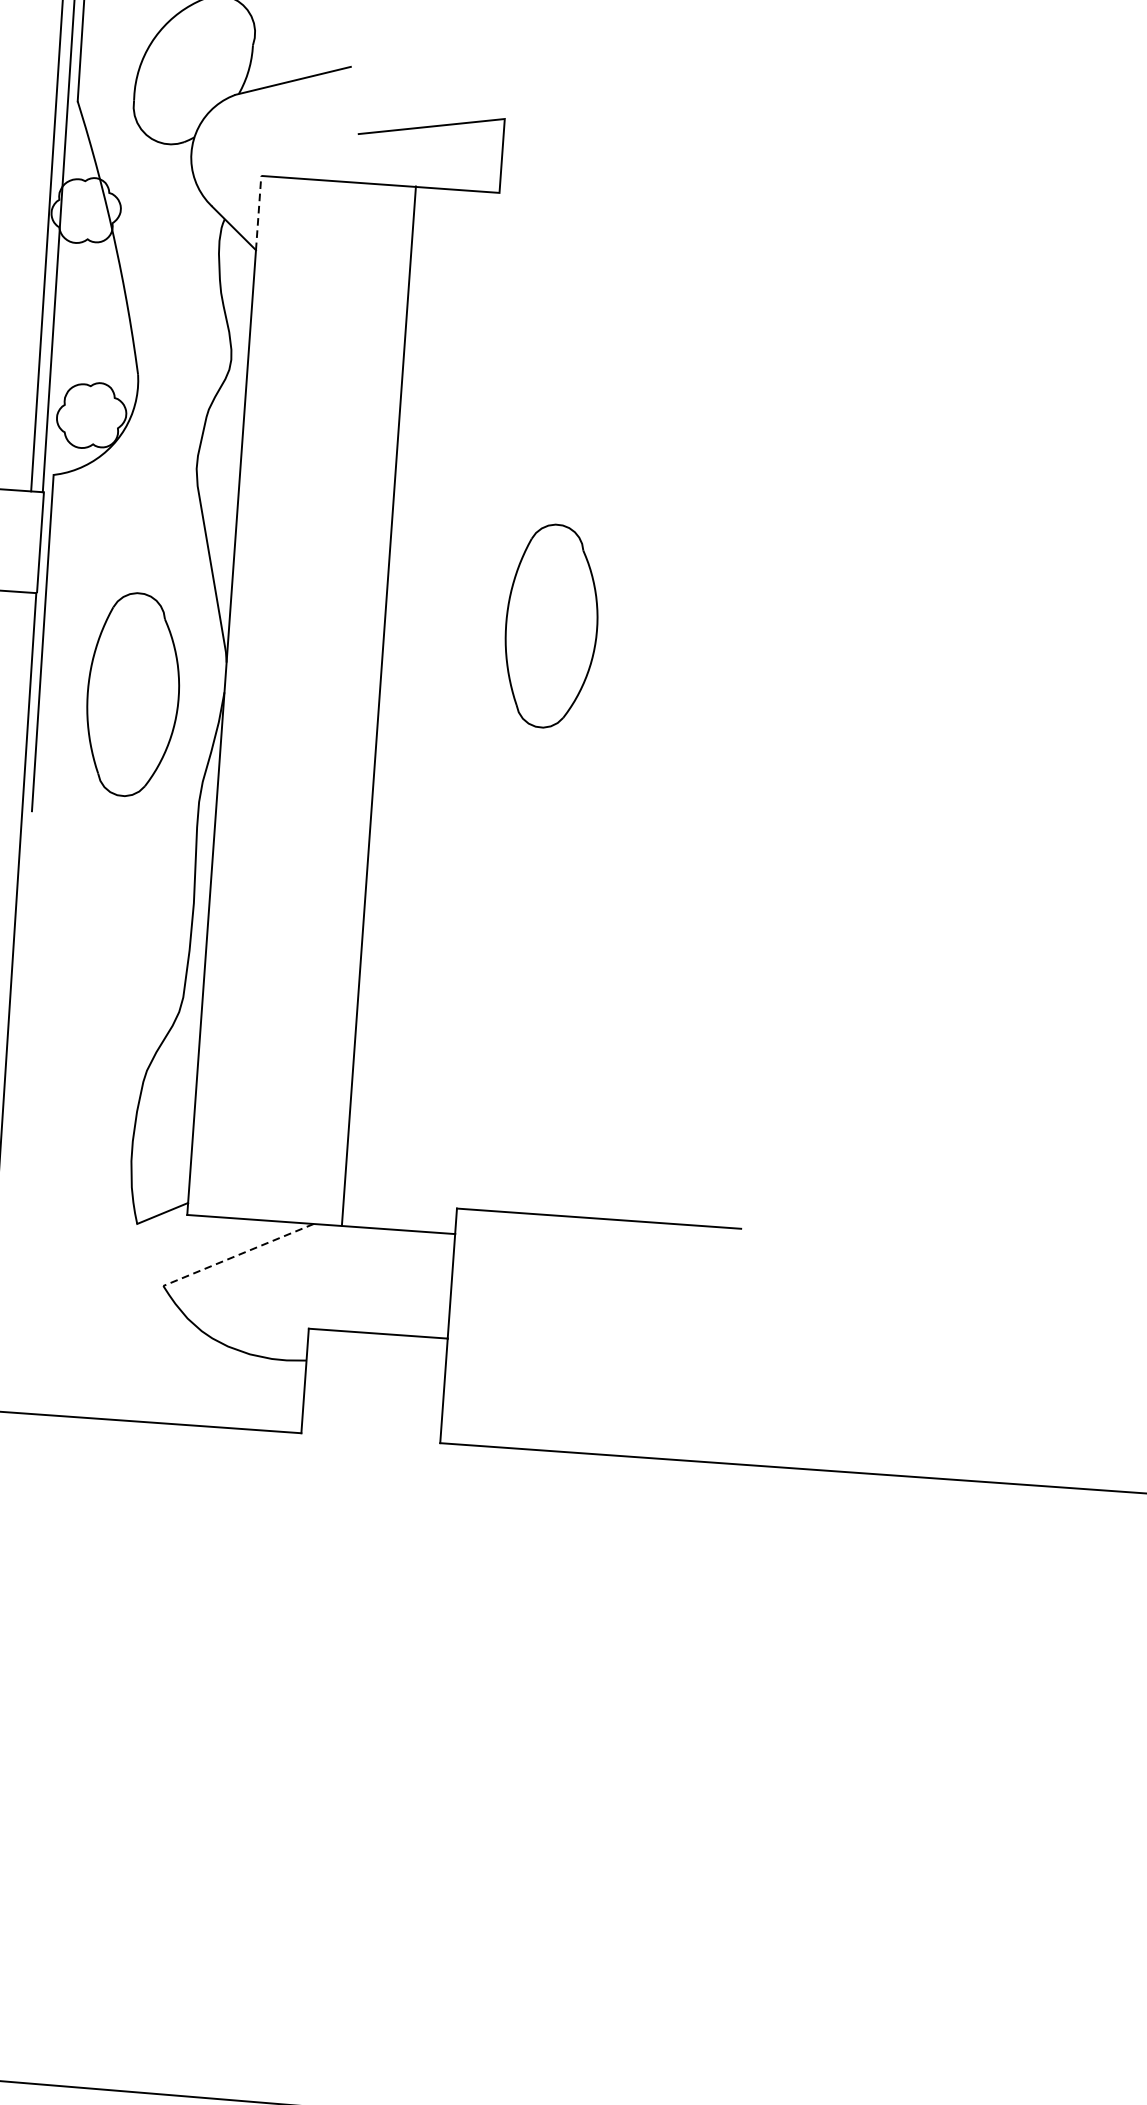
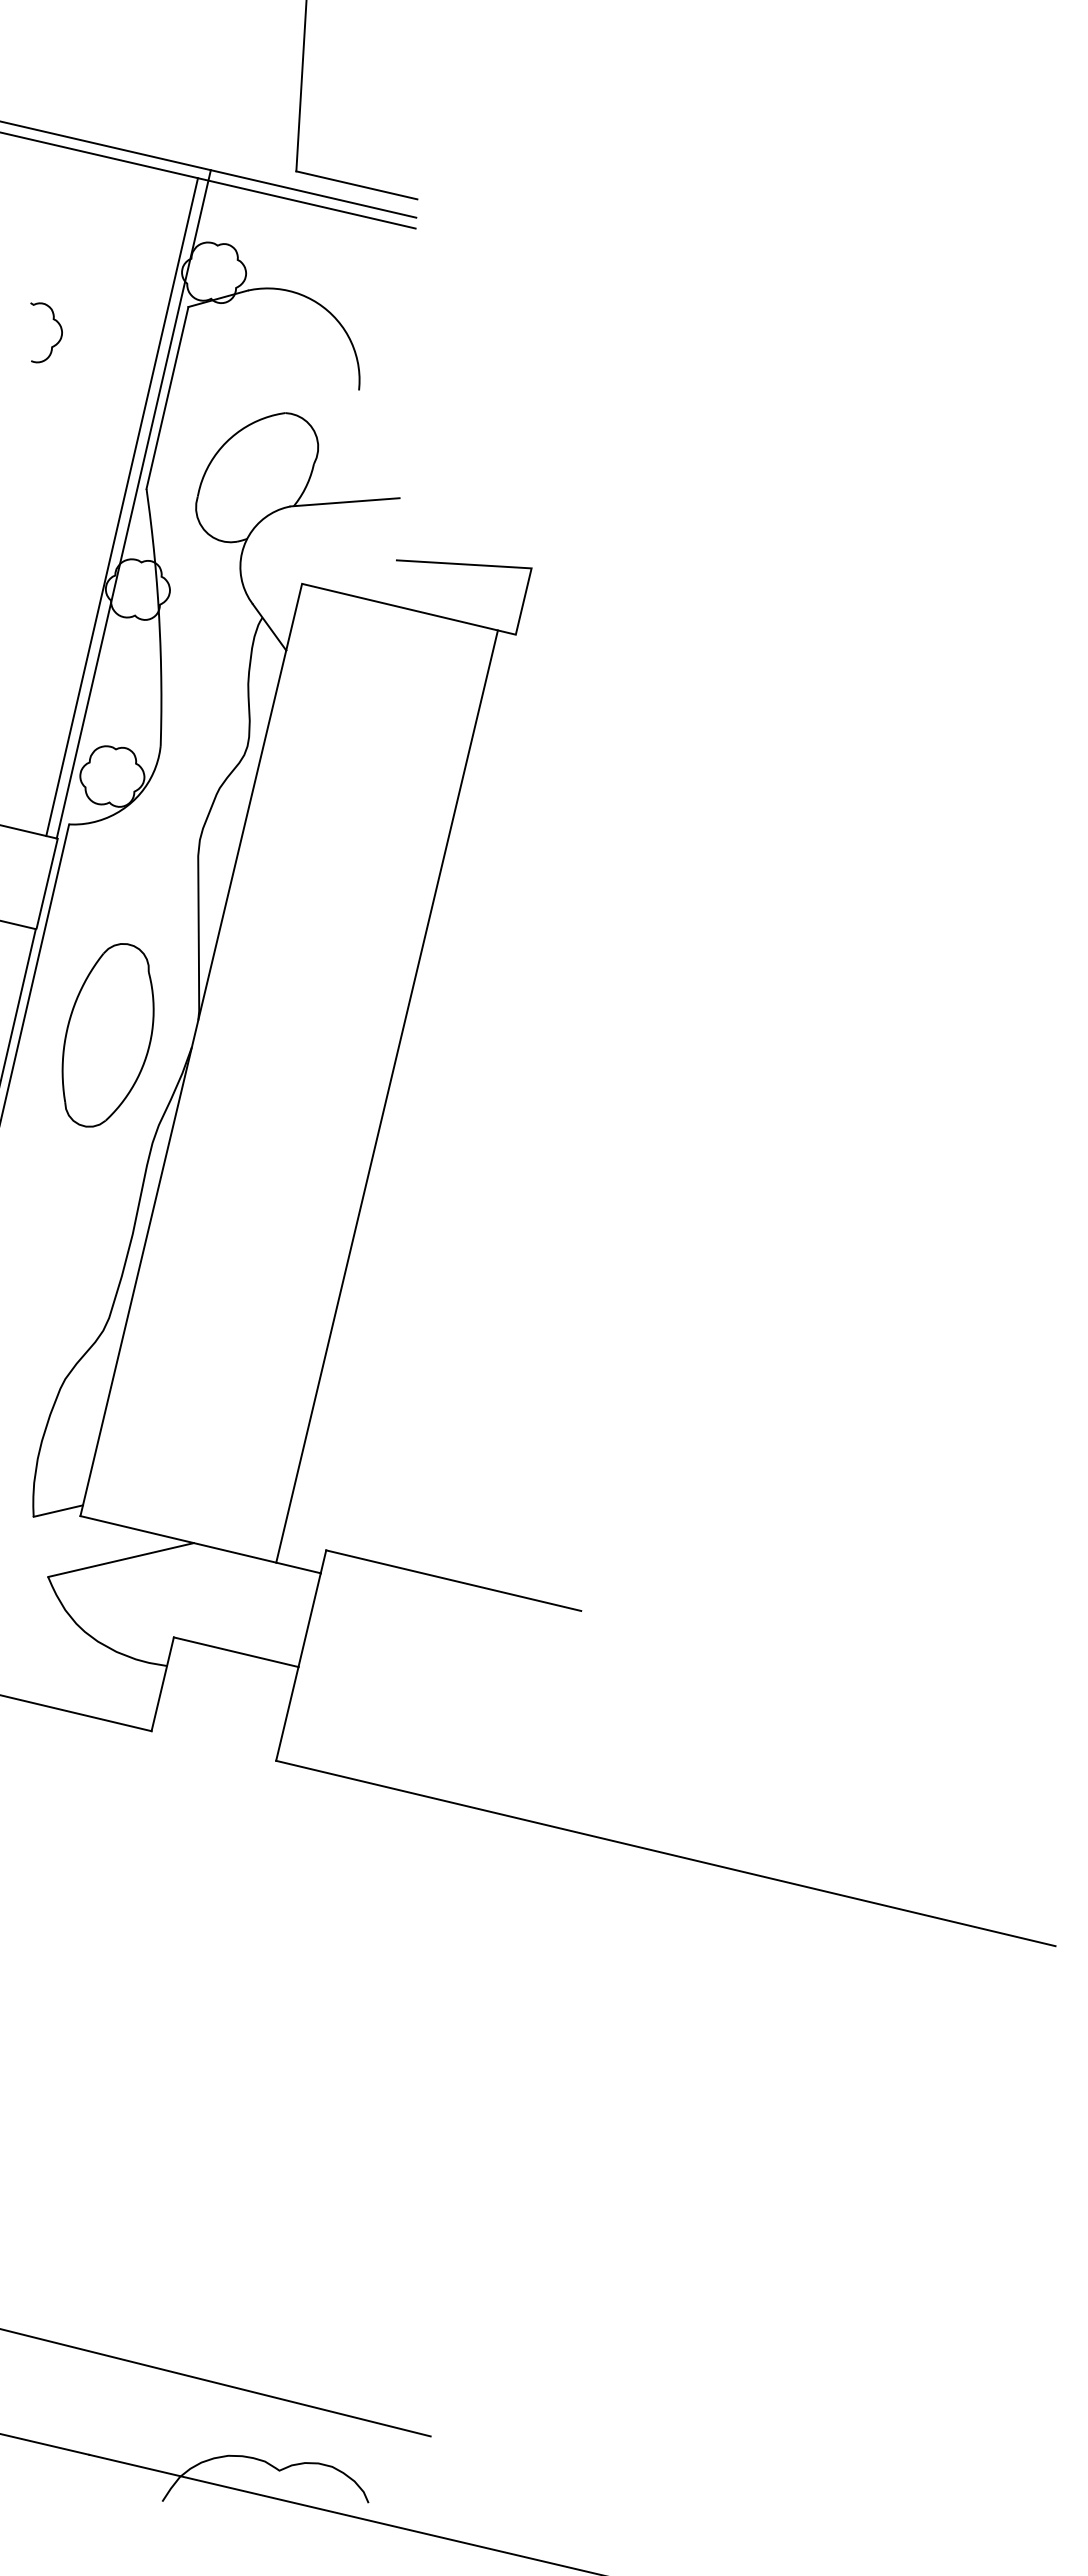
line: (258, 212) -> (294, 616), dashed -> solid
part: (550, 626) -> (497, 1035), removed
line: (378, 706) -> (386, 1096), moved
line: (239, 1255) -> (121, 1560), dashed -> solid

